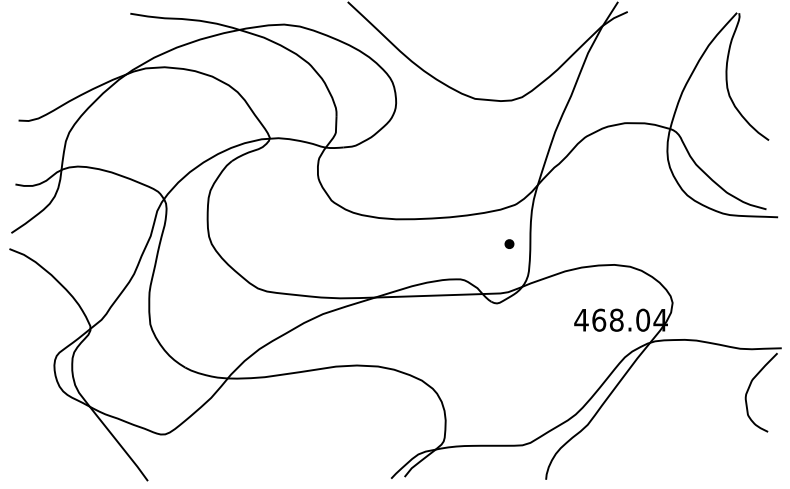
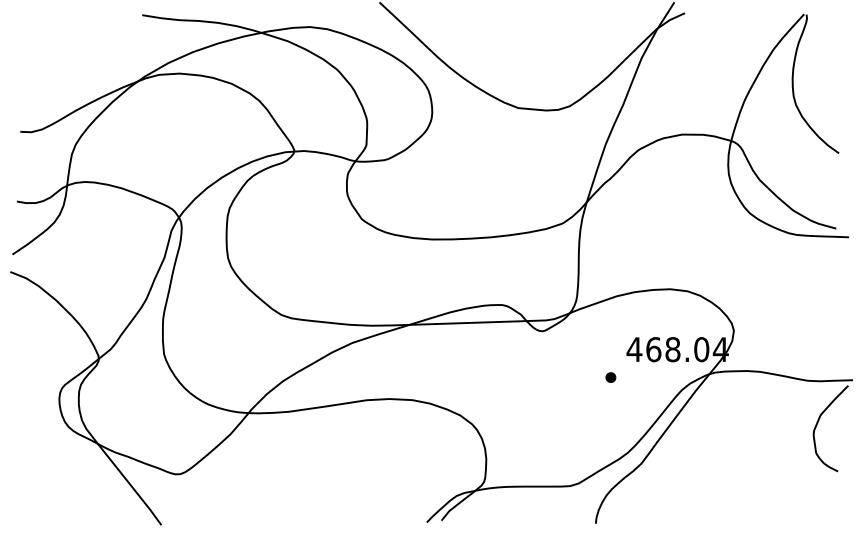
part: (509, 244) -> (610, 377), moved

